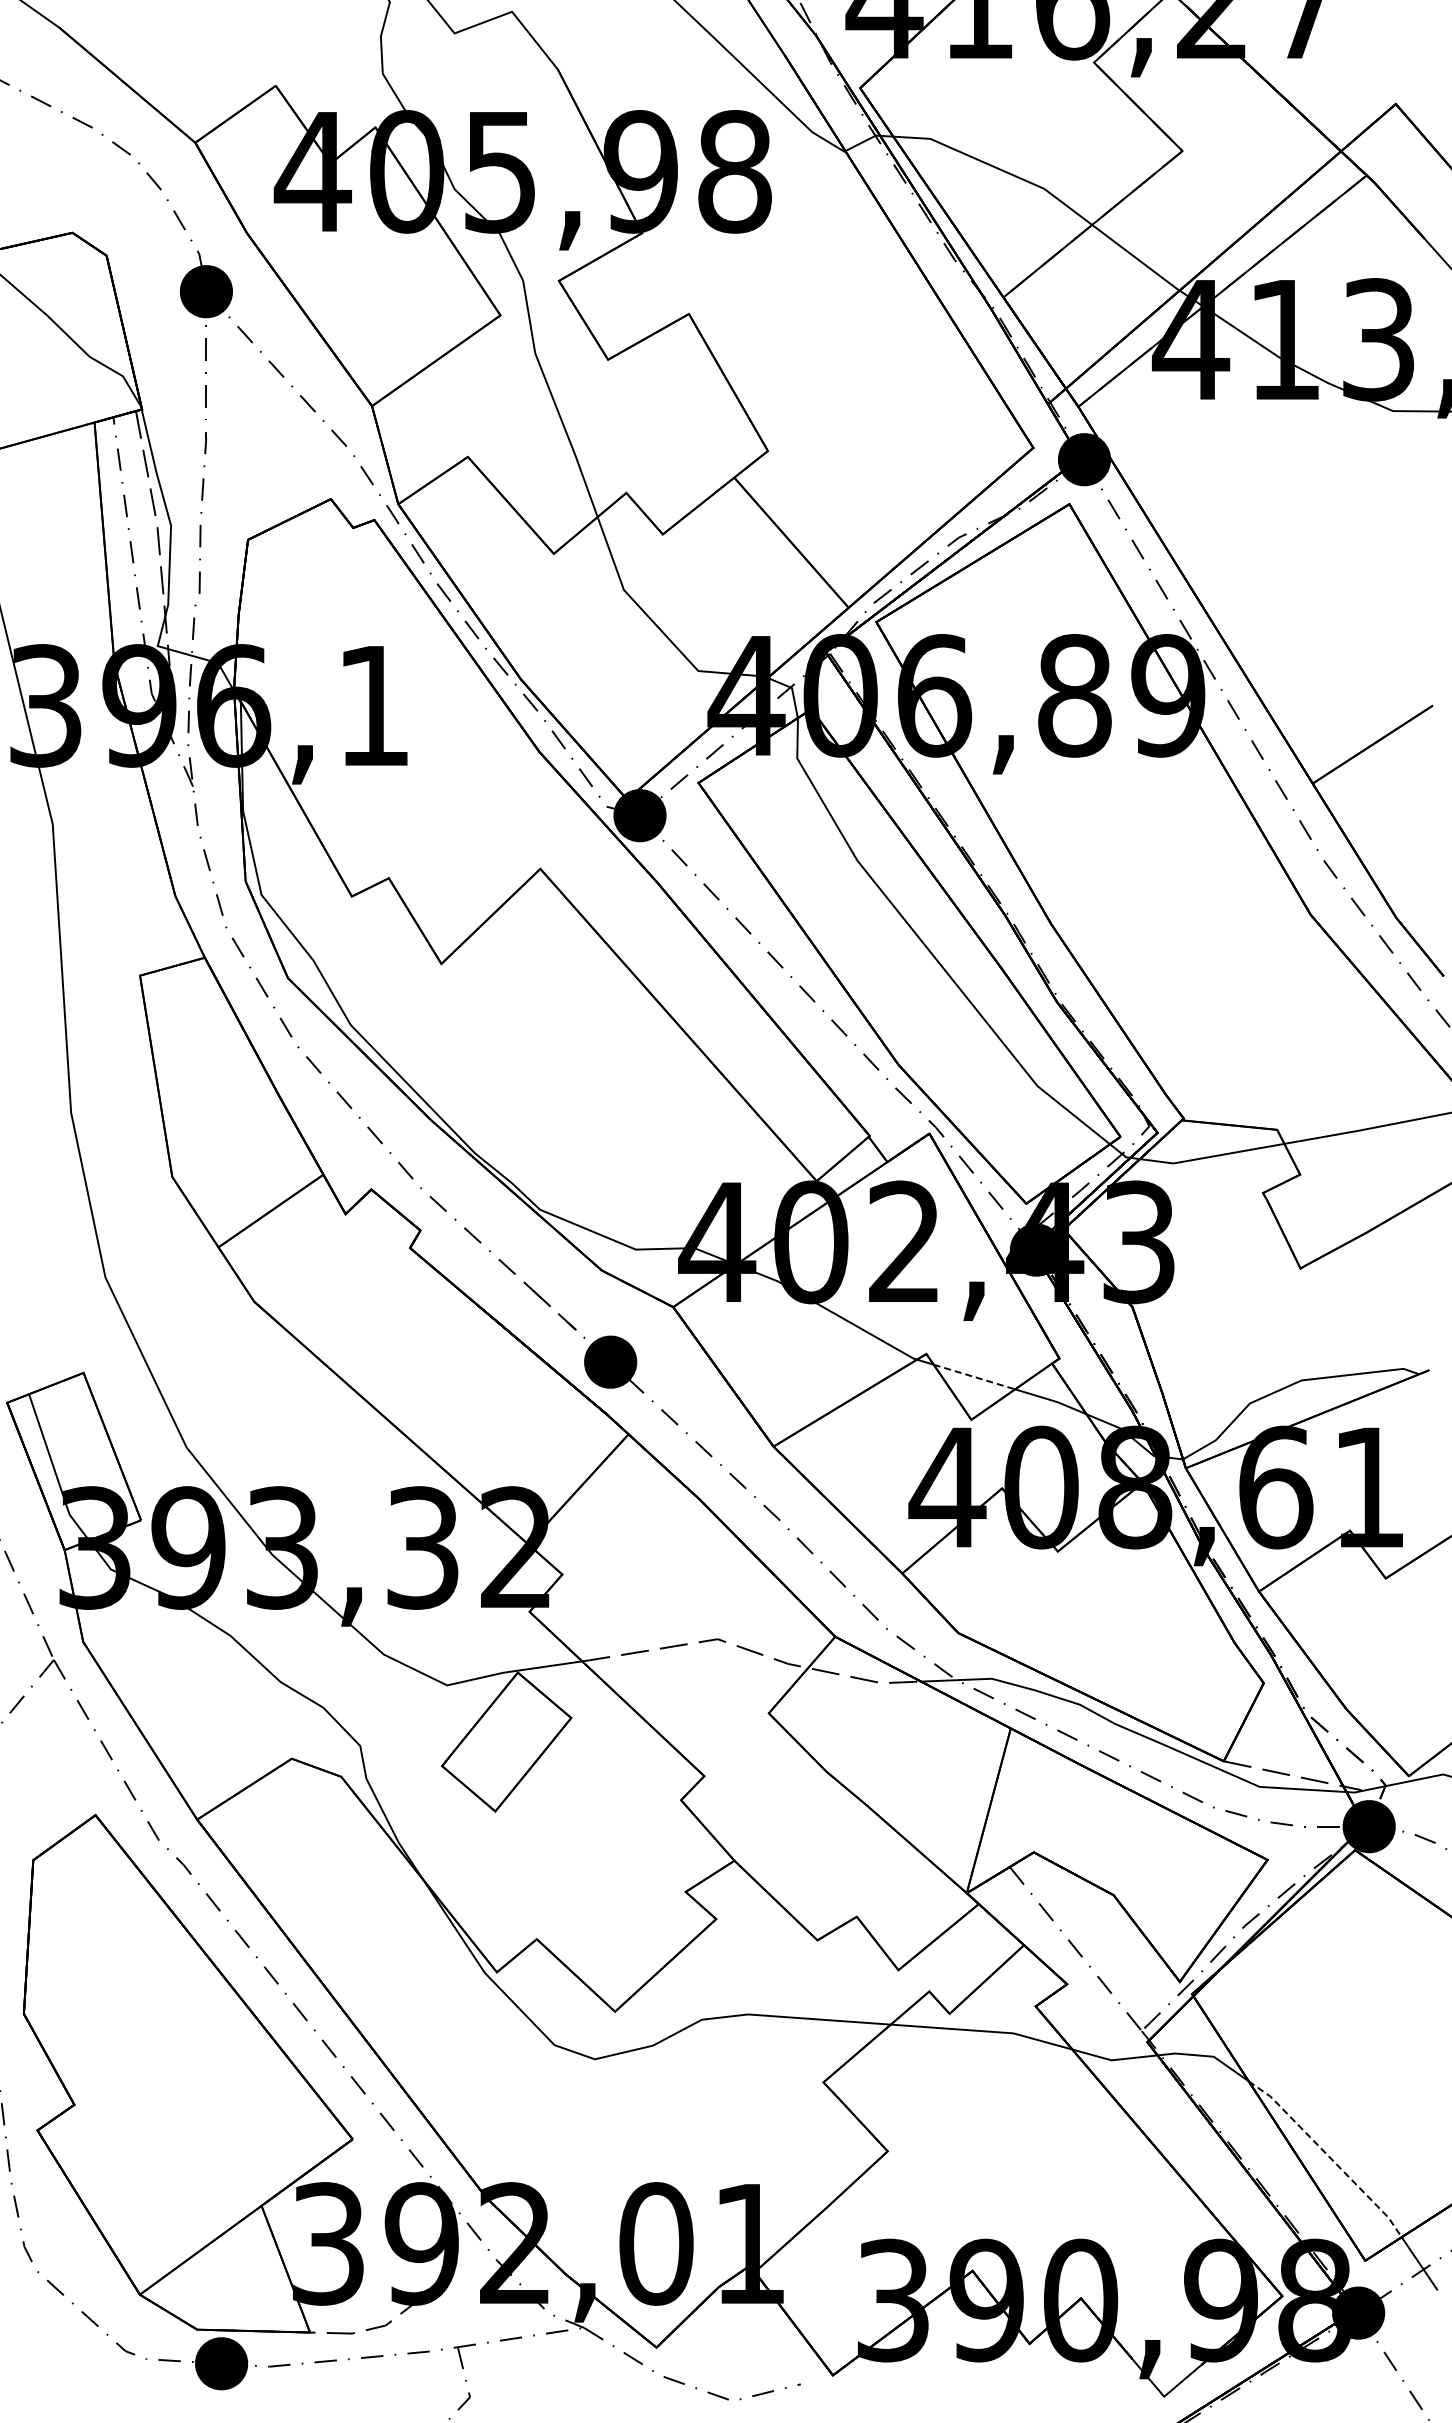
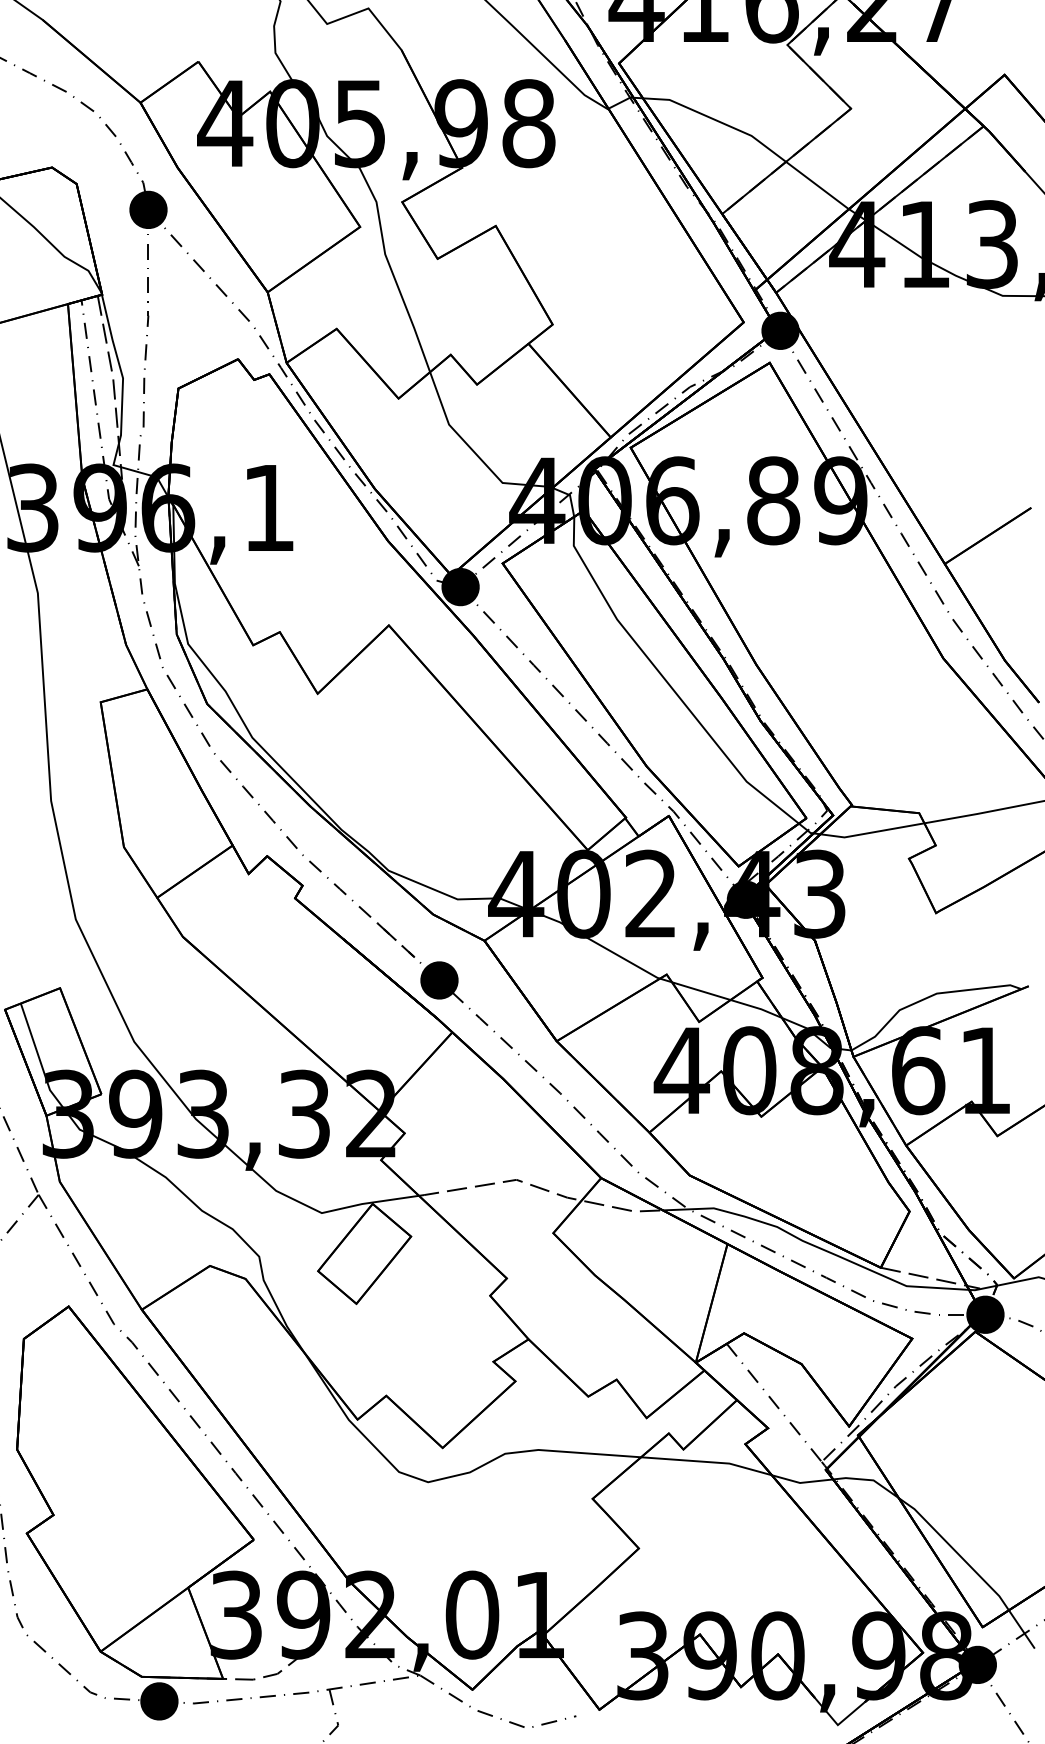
line: (974, 1377) -> (701, 991), dashed -> solid
line: (1328, 2156) -> (956, 1552), dashed -> solid

